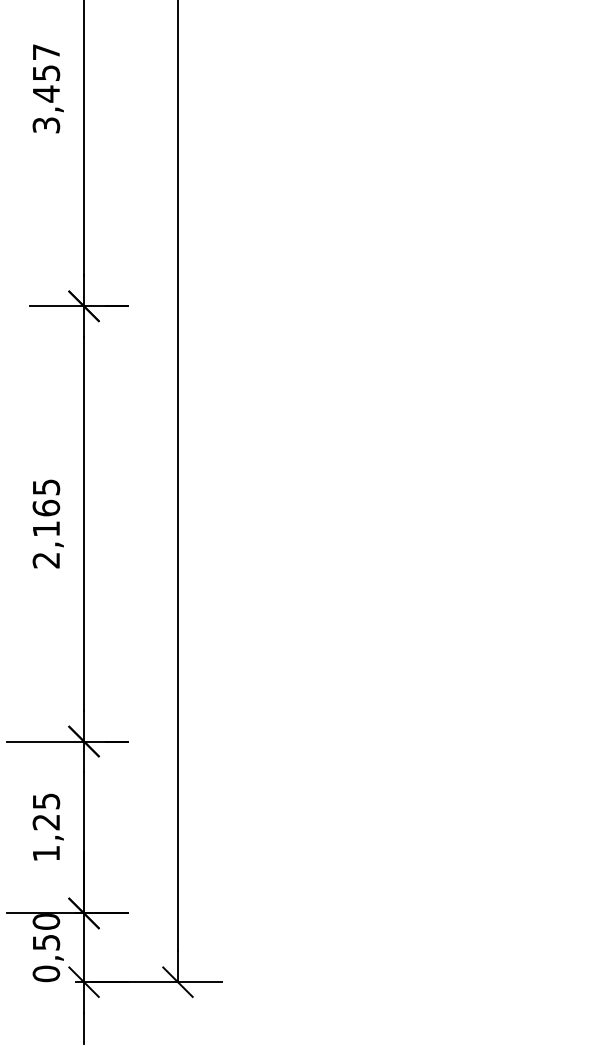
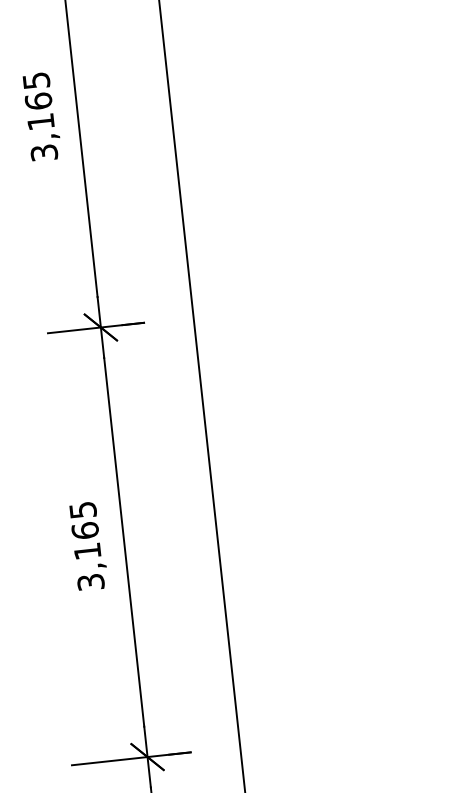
text: (46, 73) -> (38, 101), 3,457 -> 3,165
text: (46, 560) -> (91, 582), 2,165 -> 3,165

